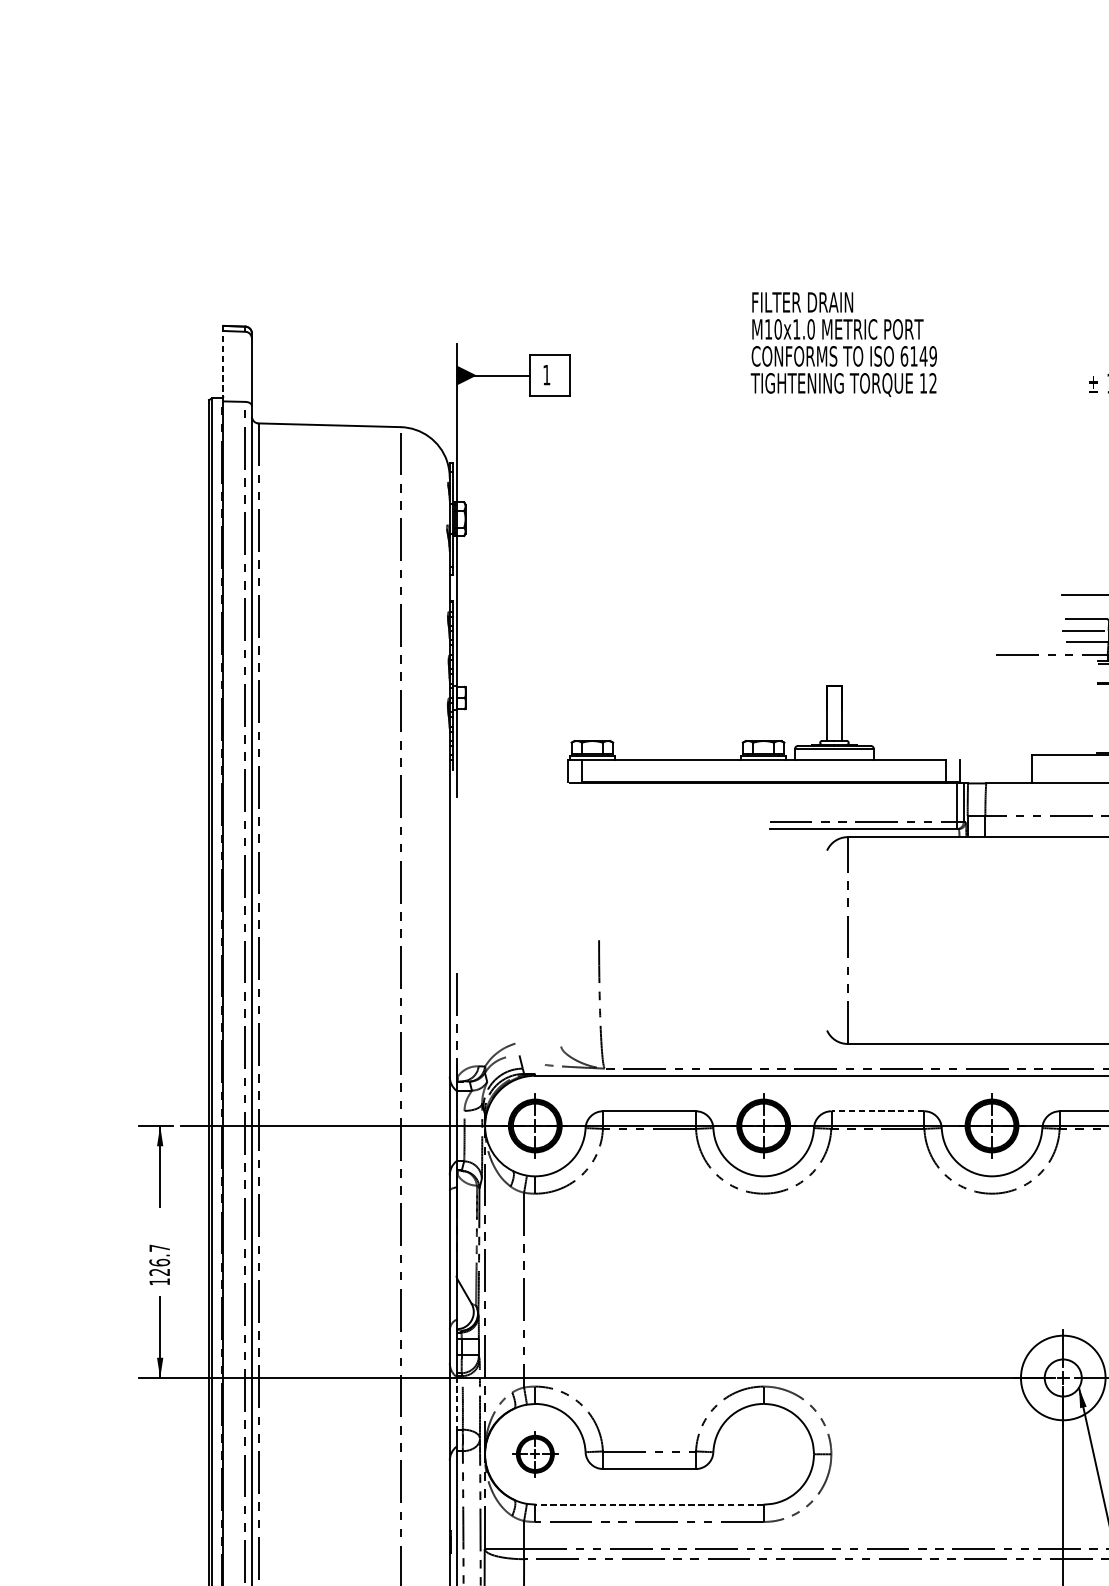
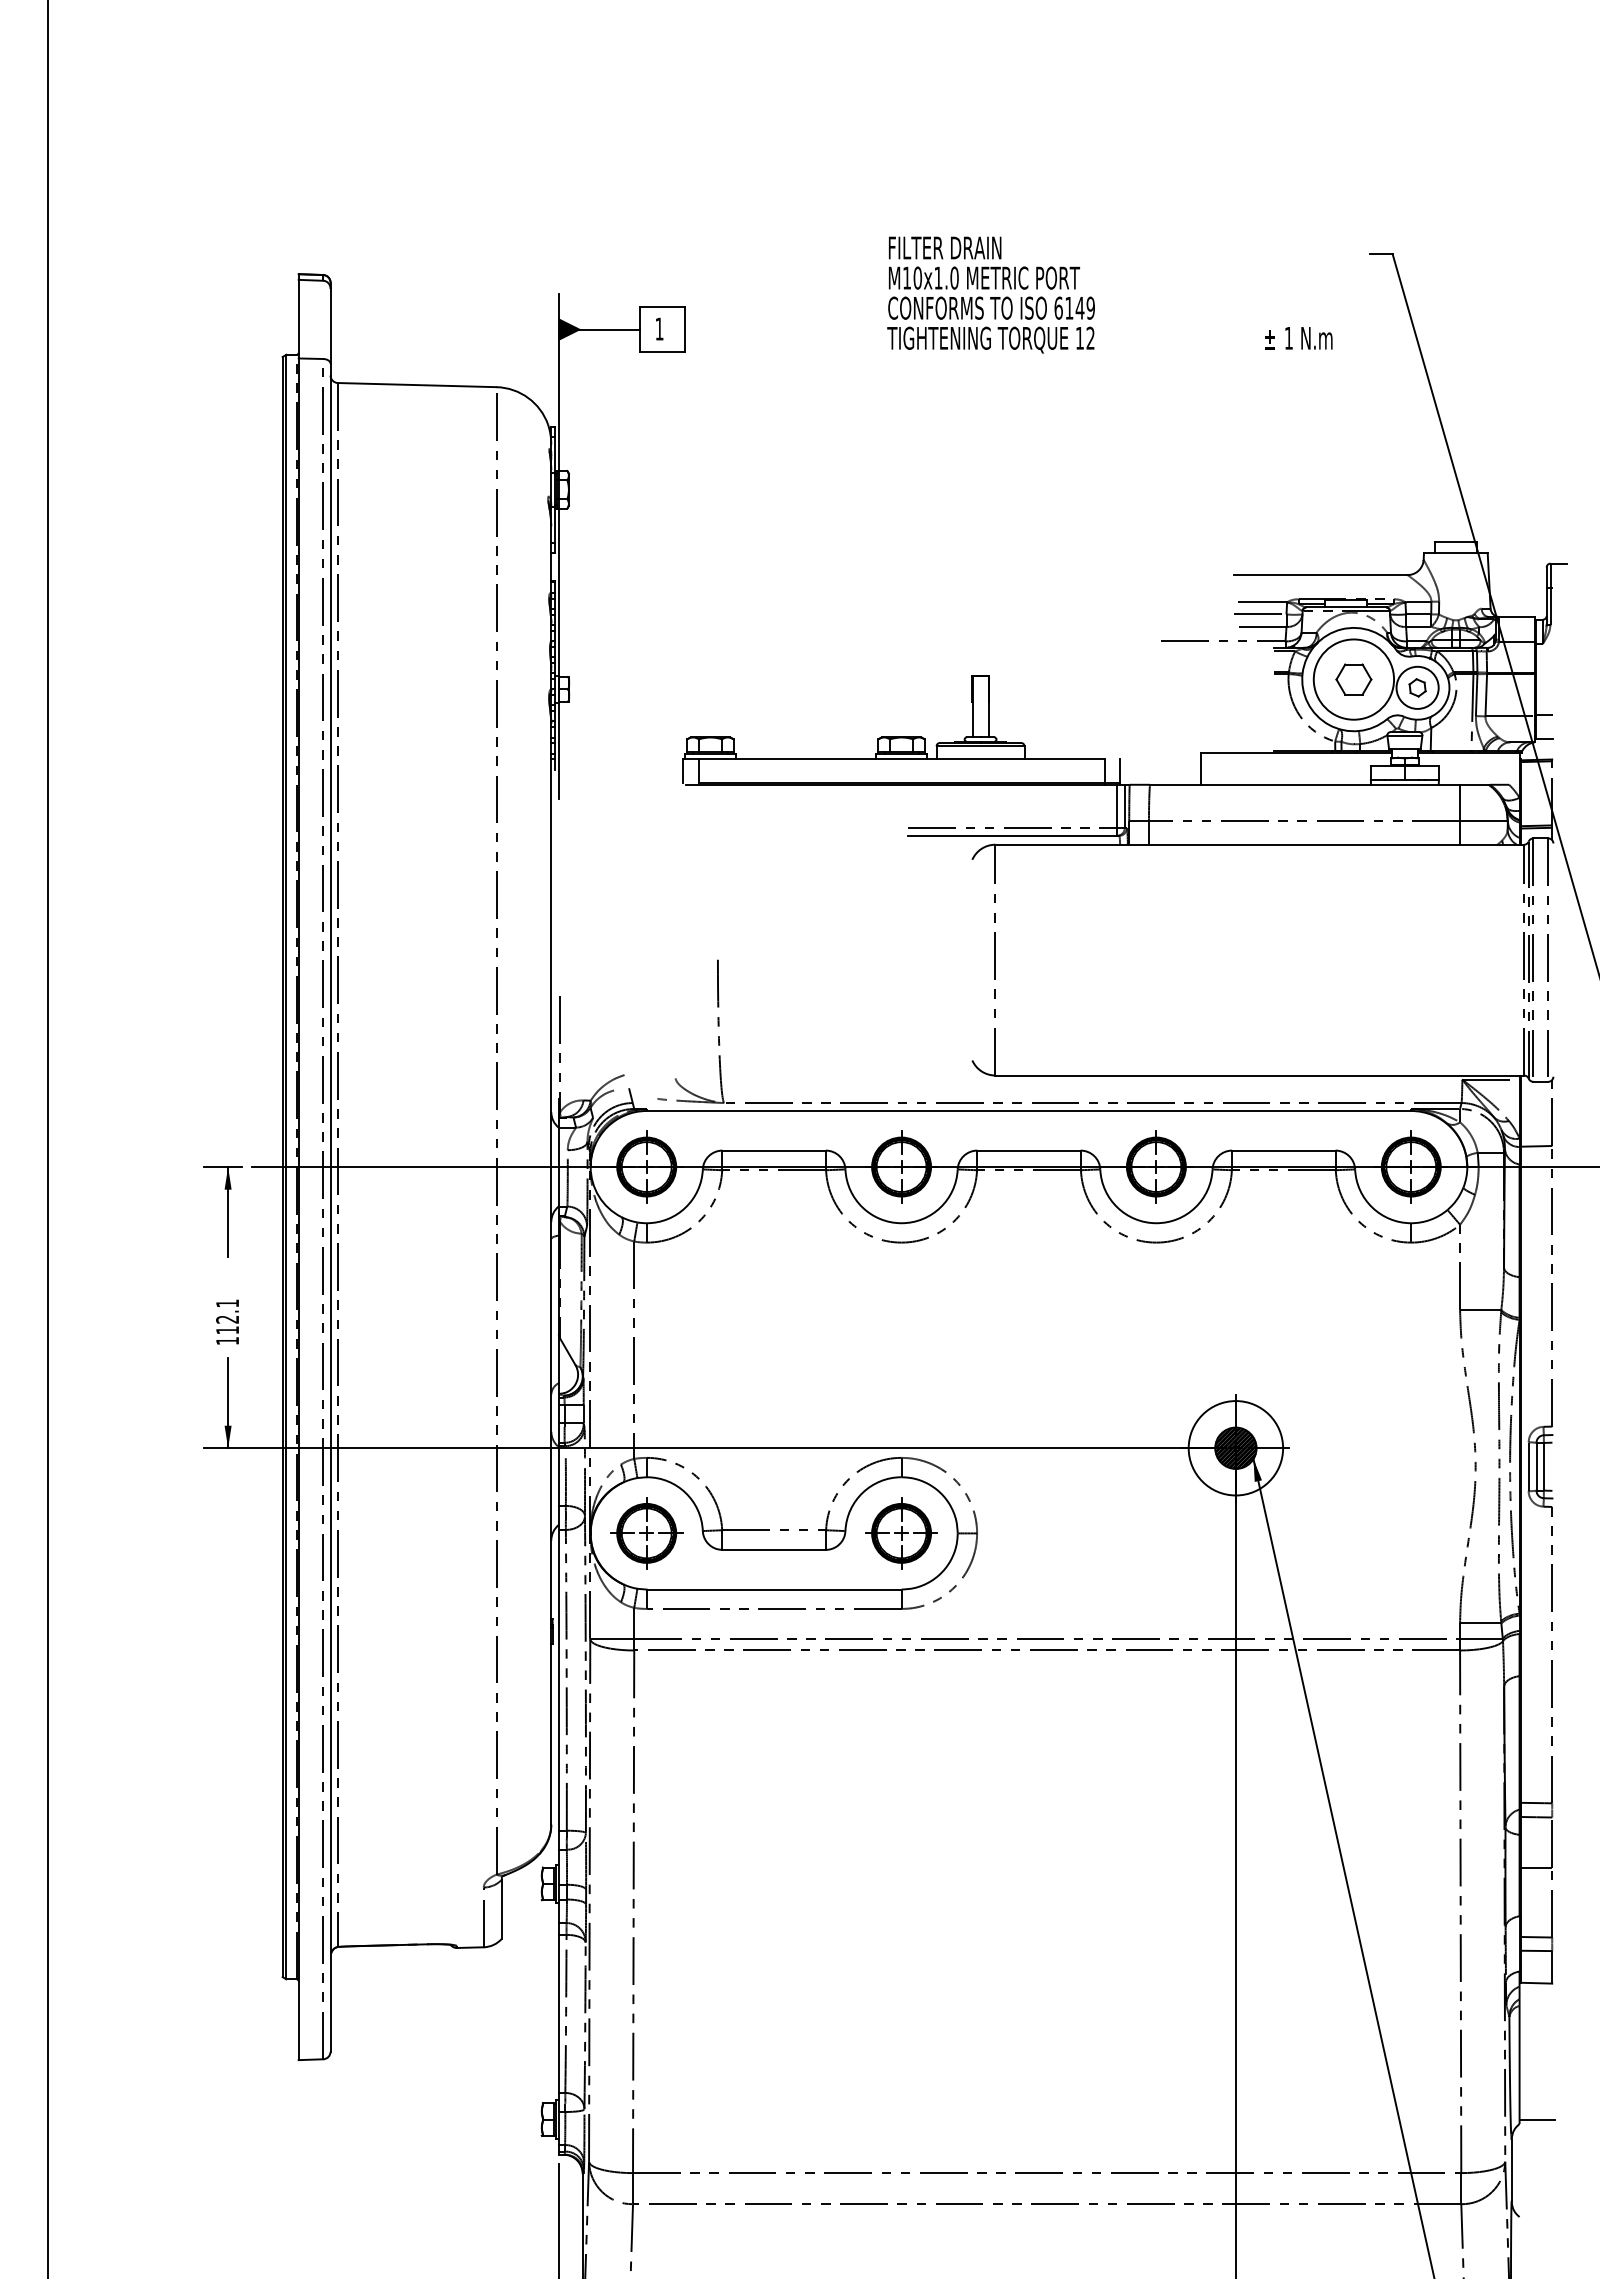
line: (223, 365) -> (298, 318), dashed -> solid
line: (878, 1111) -> (1029, 1150), dashed -> solid
text: (159, 1259) -> (227, 1316), 126.7 -> 112.1
hatch: (1062, 1377) -> (1235, 1447), added
line: (456, 1403) -> (558, 1476), dashed -> solid
part: (535, 1454) -> (646, 1533), size x1.43
part: (763, 1454) -> (901, 1533), added
line: (648, 1504) -> (773, 1589), dashed -> solid

